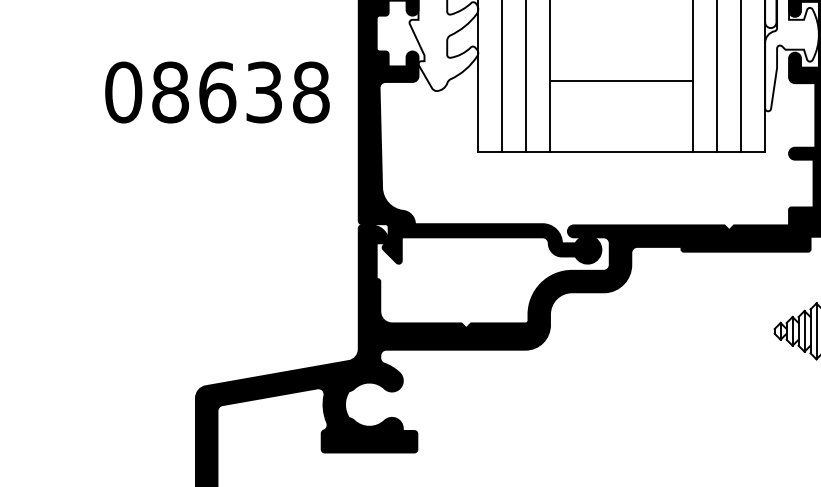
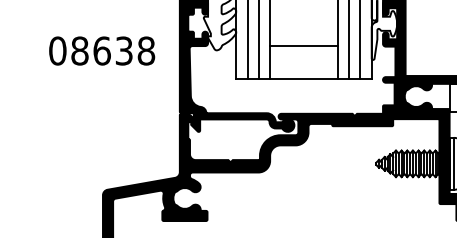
text: (218, 91) -> (102, 50), moved

